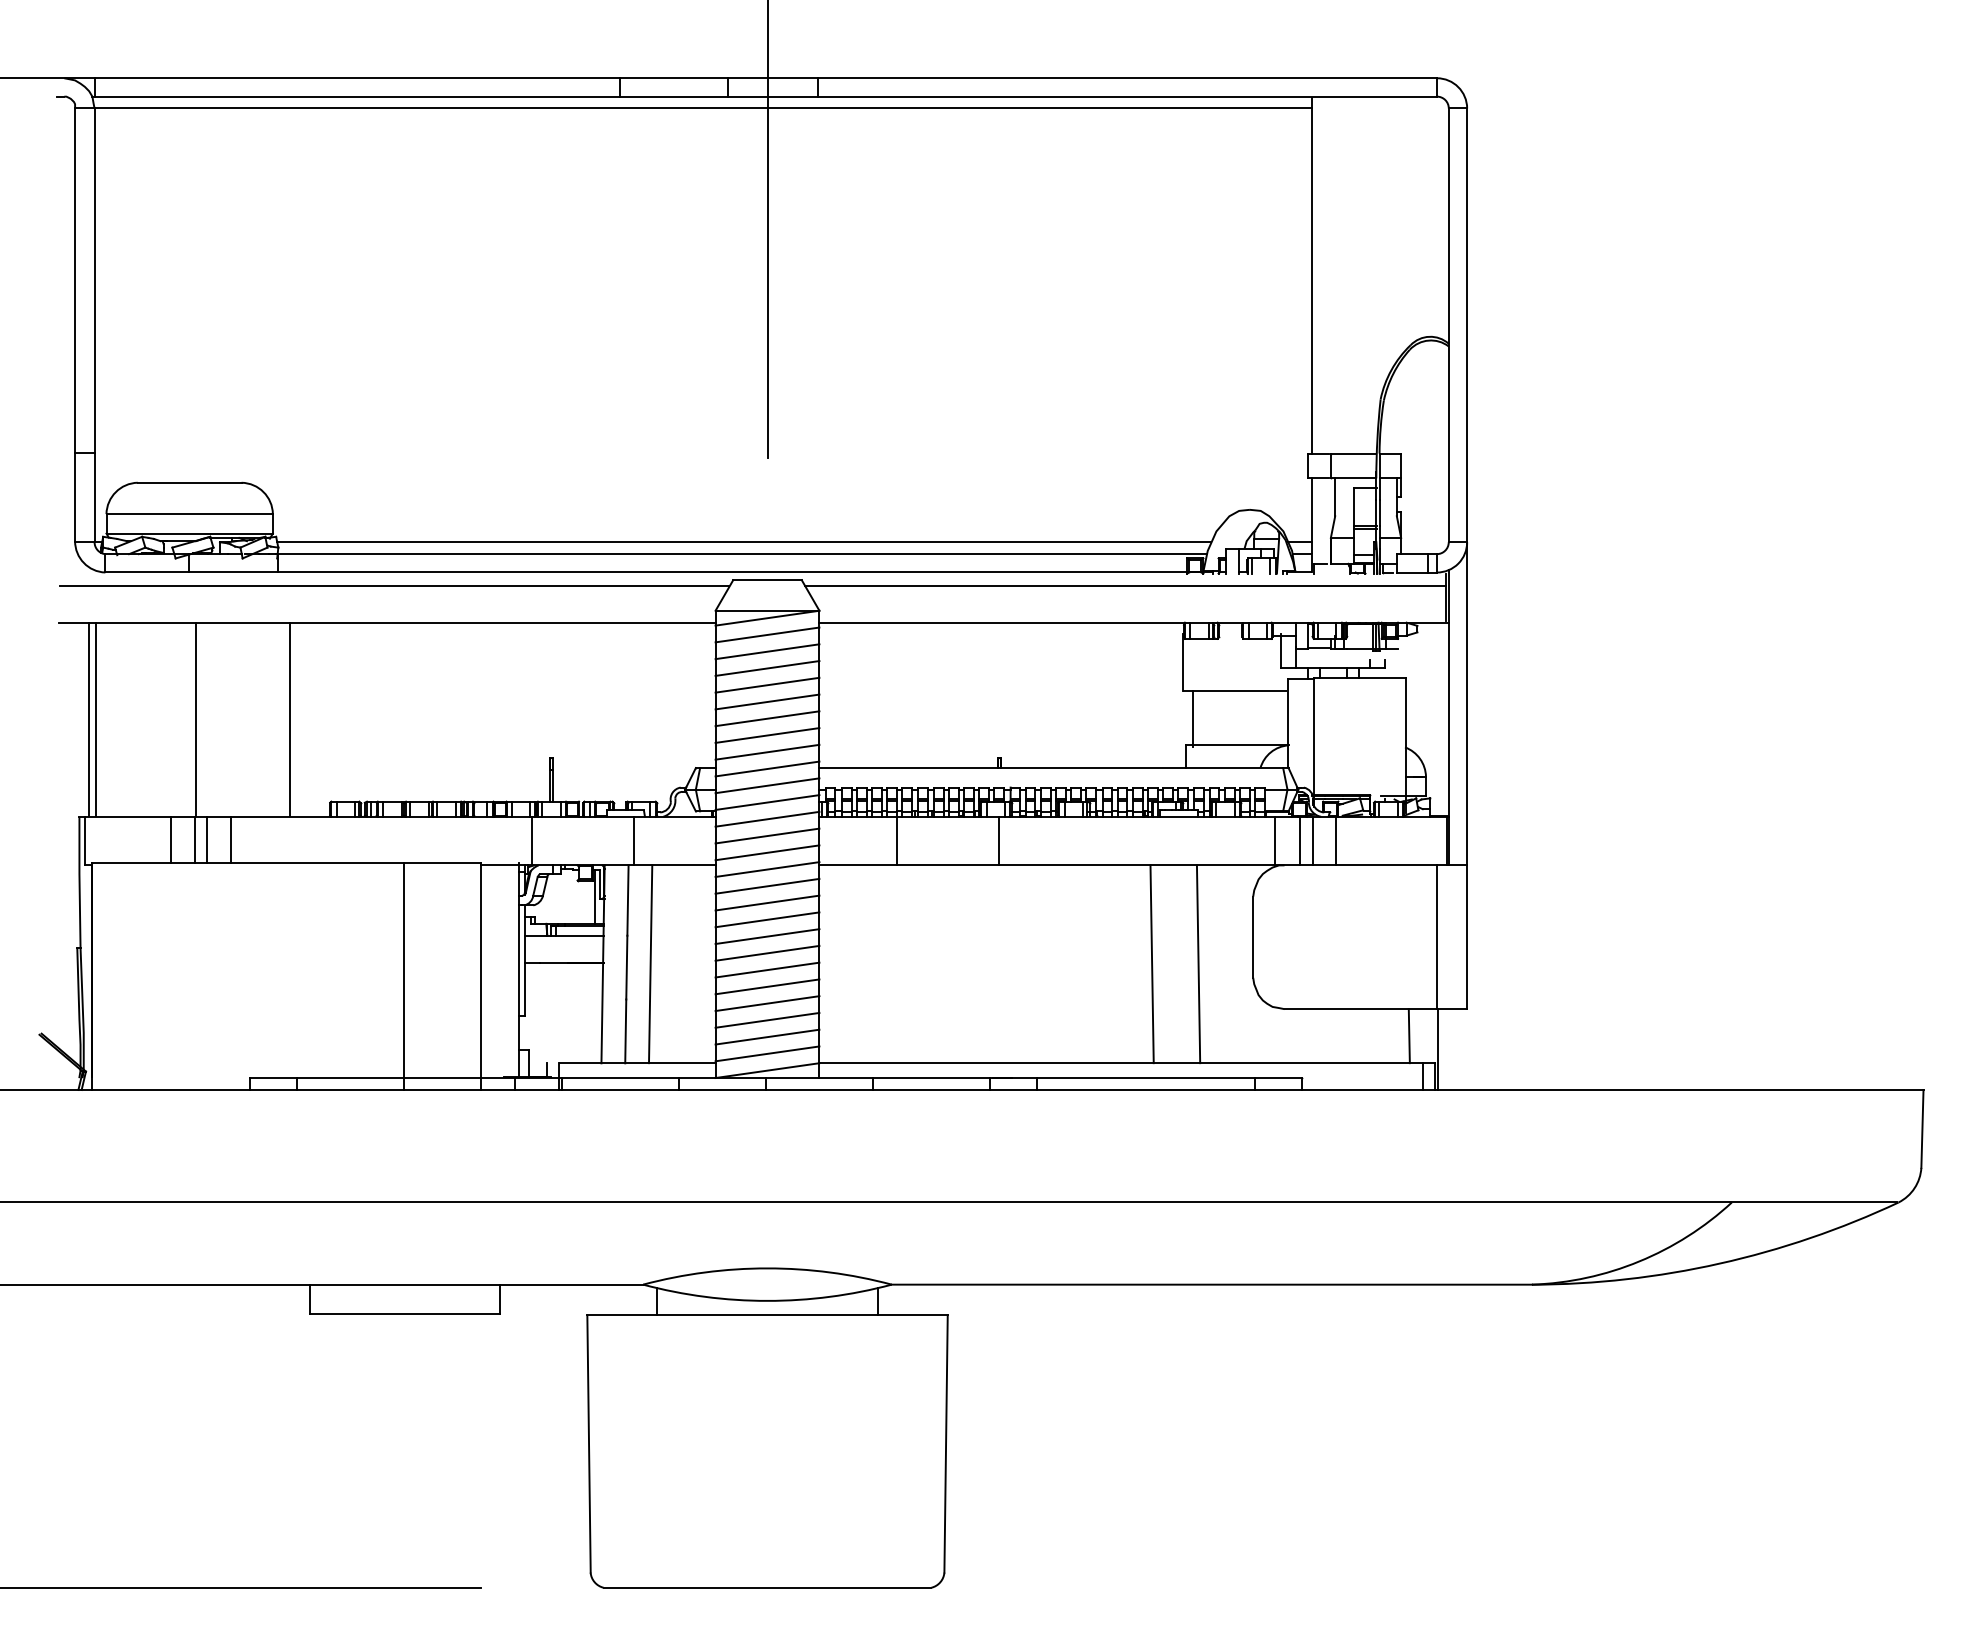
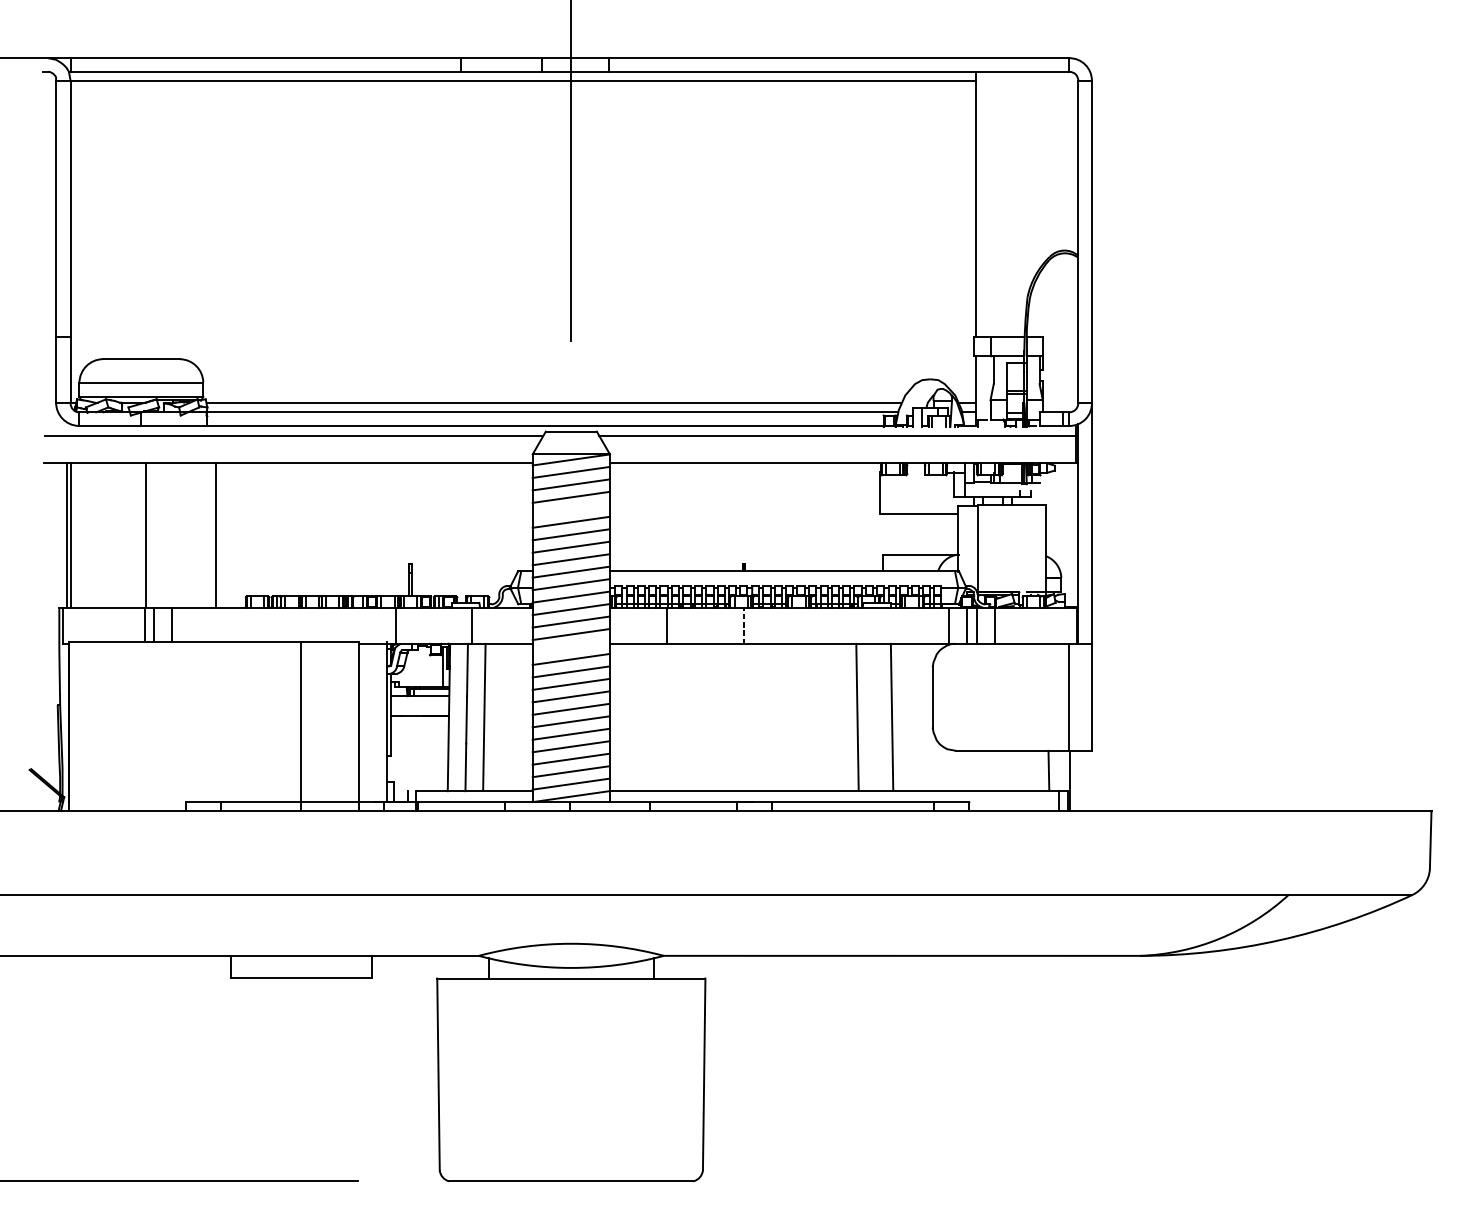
line: (767, 684) -> (571, 509), removed
line: (1192, 718) -> (887, 534), removed
line: (171, 839) -> (127, 624), removed
line: (999, 840) -> (743, 625), solid -> dashed
line: (767, 869) -> (571, 646), removed

